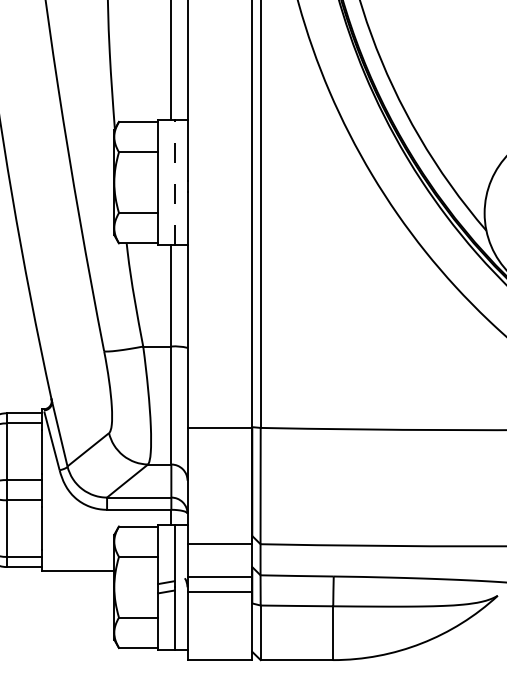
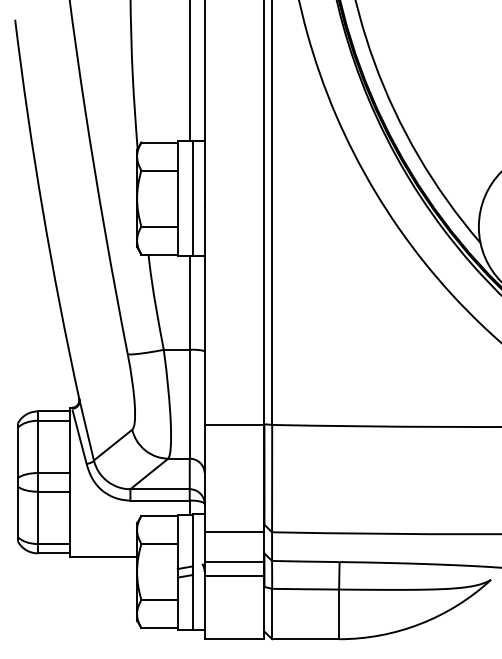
line: (174, 182) -> (192, 198), dashed -> solid

